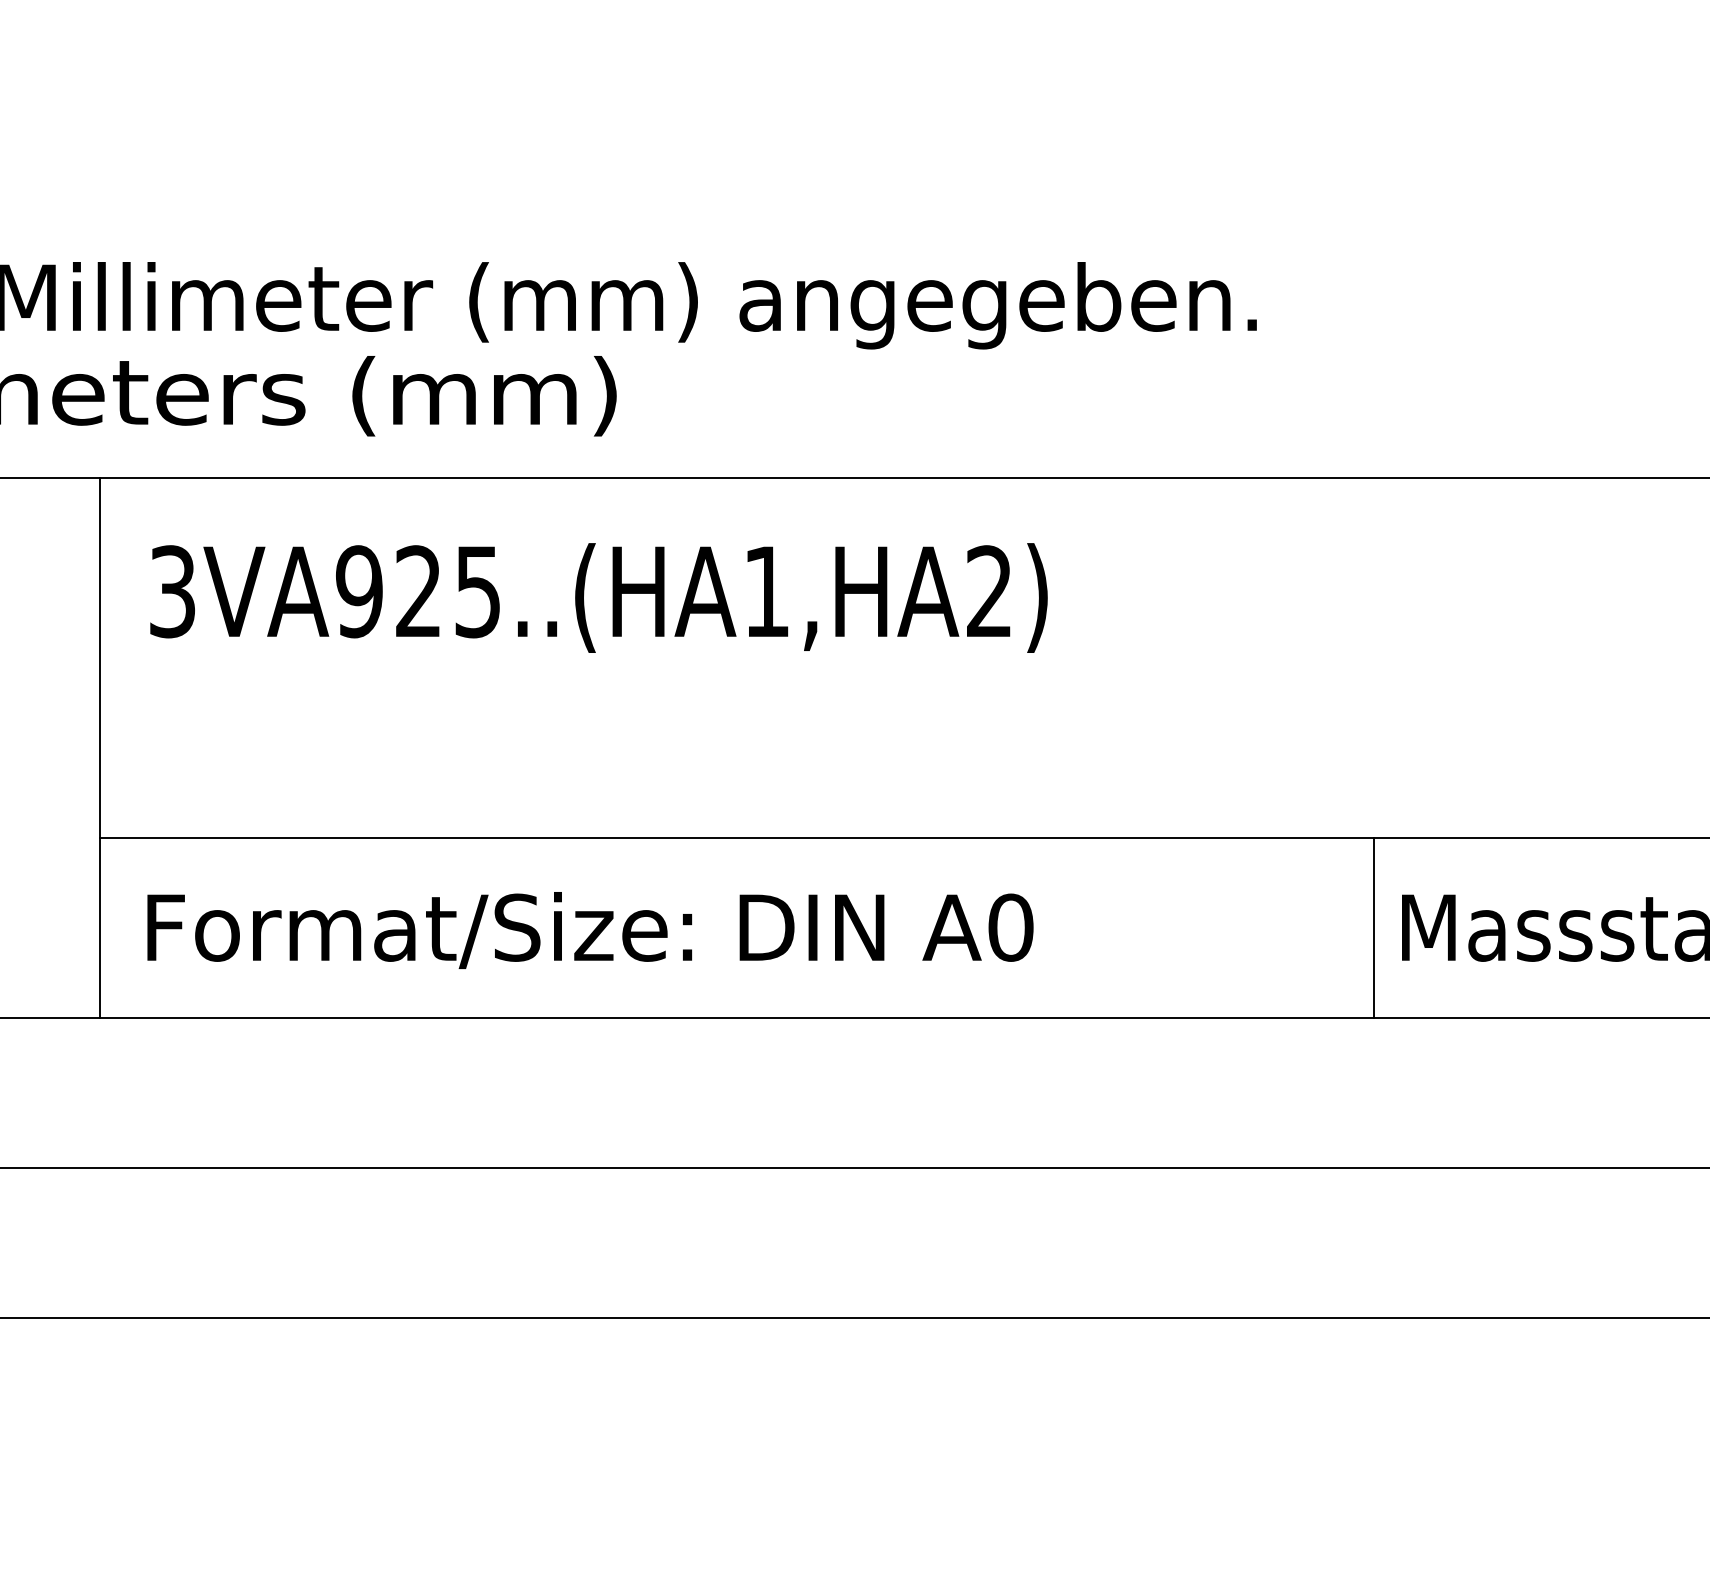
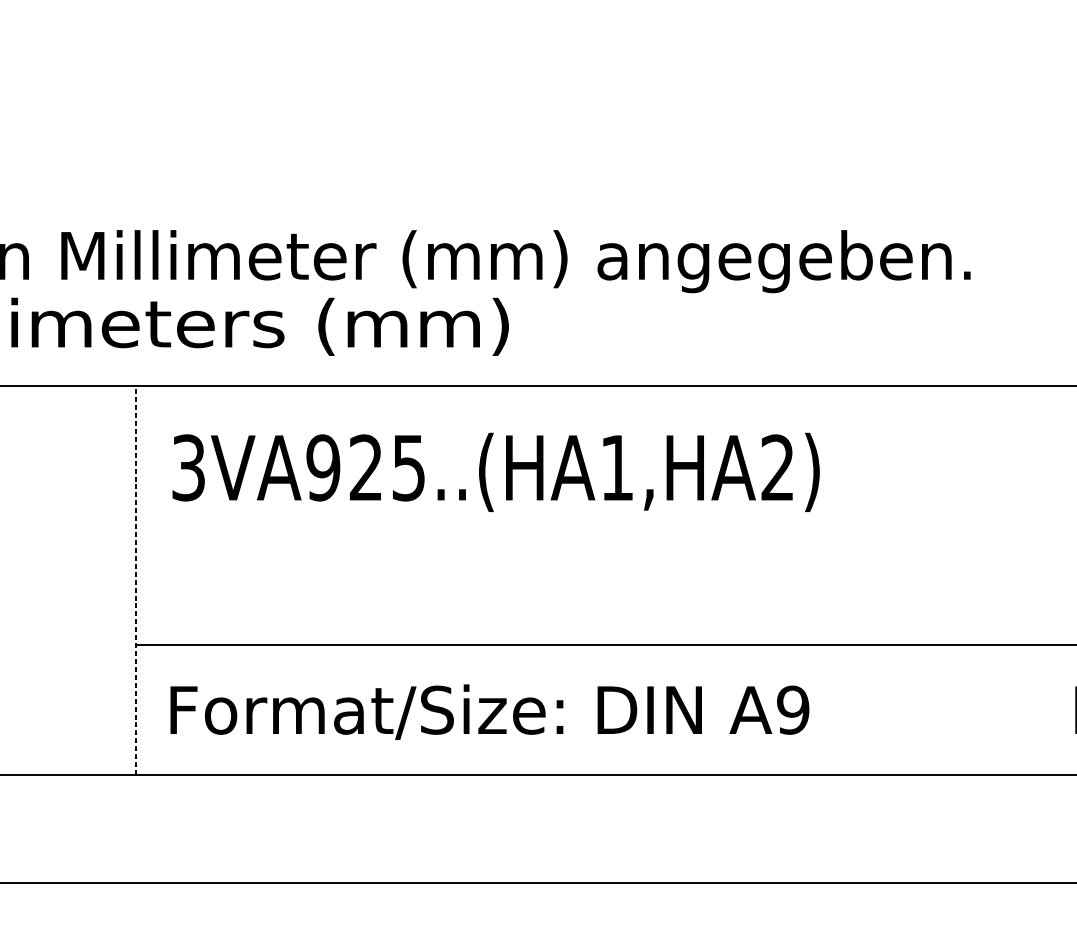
line: (99, 747) -> (135, 580), solid -> dashed
text: (1010, 927) -> (792, 710), A0 -> A9
line: (1374, 927) -> (1055, 710), removed

